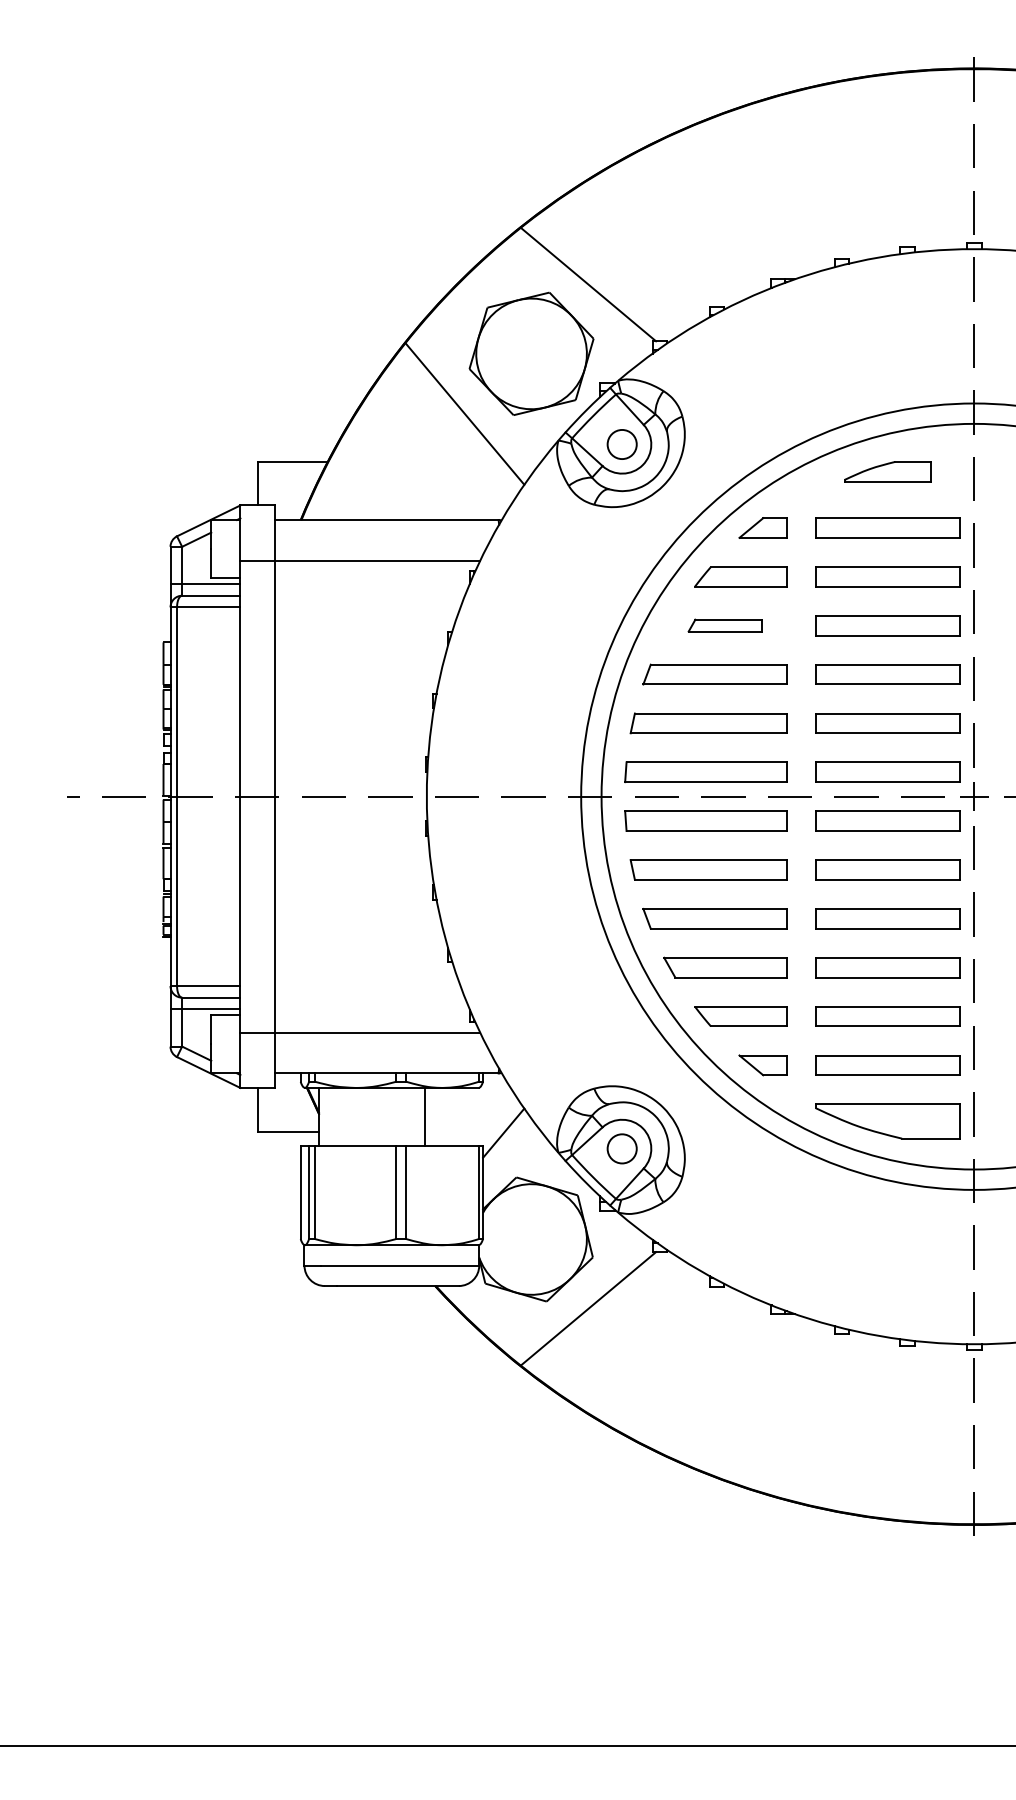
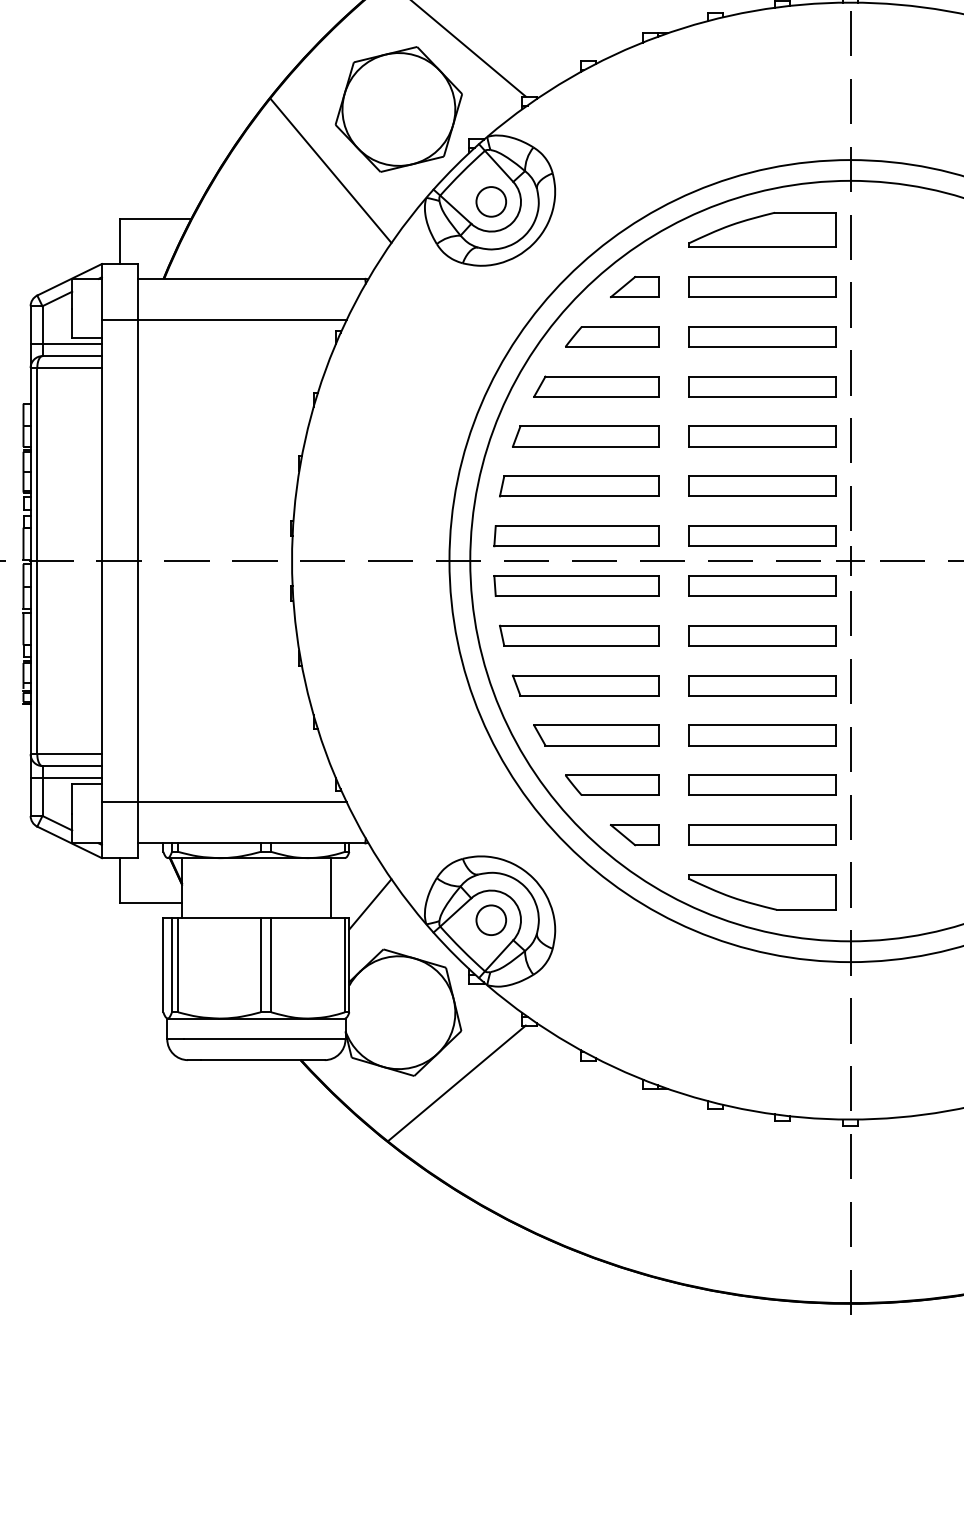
part: (887, 471) -> (761, 229), size x1.67
part: (725, 625) -> (596, 386), size x1.67
line: (424, 1116) -> (330, 887), moved

